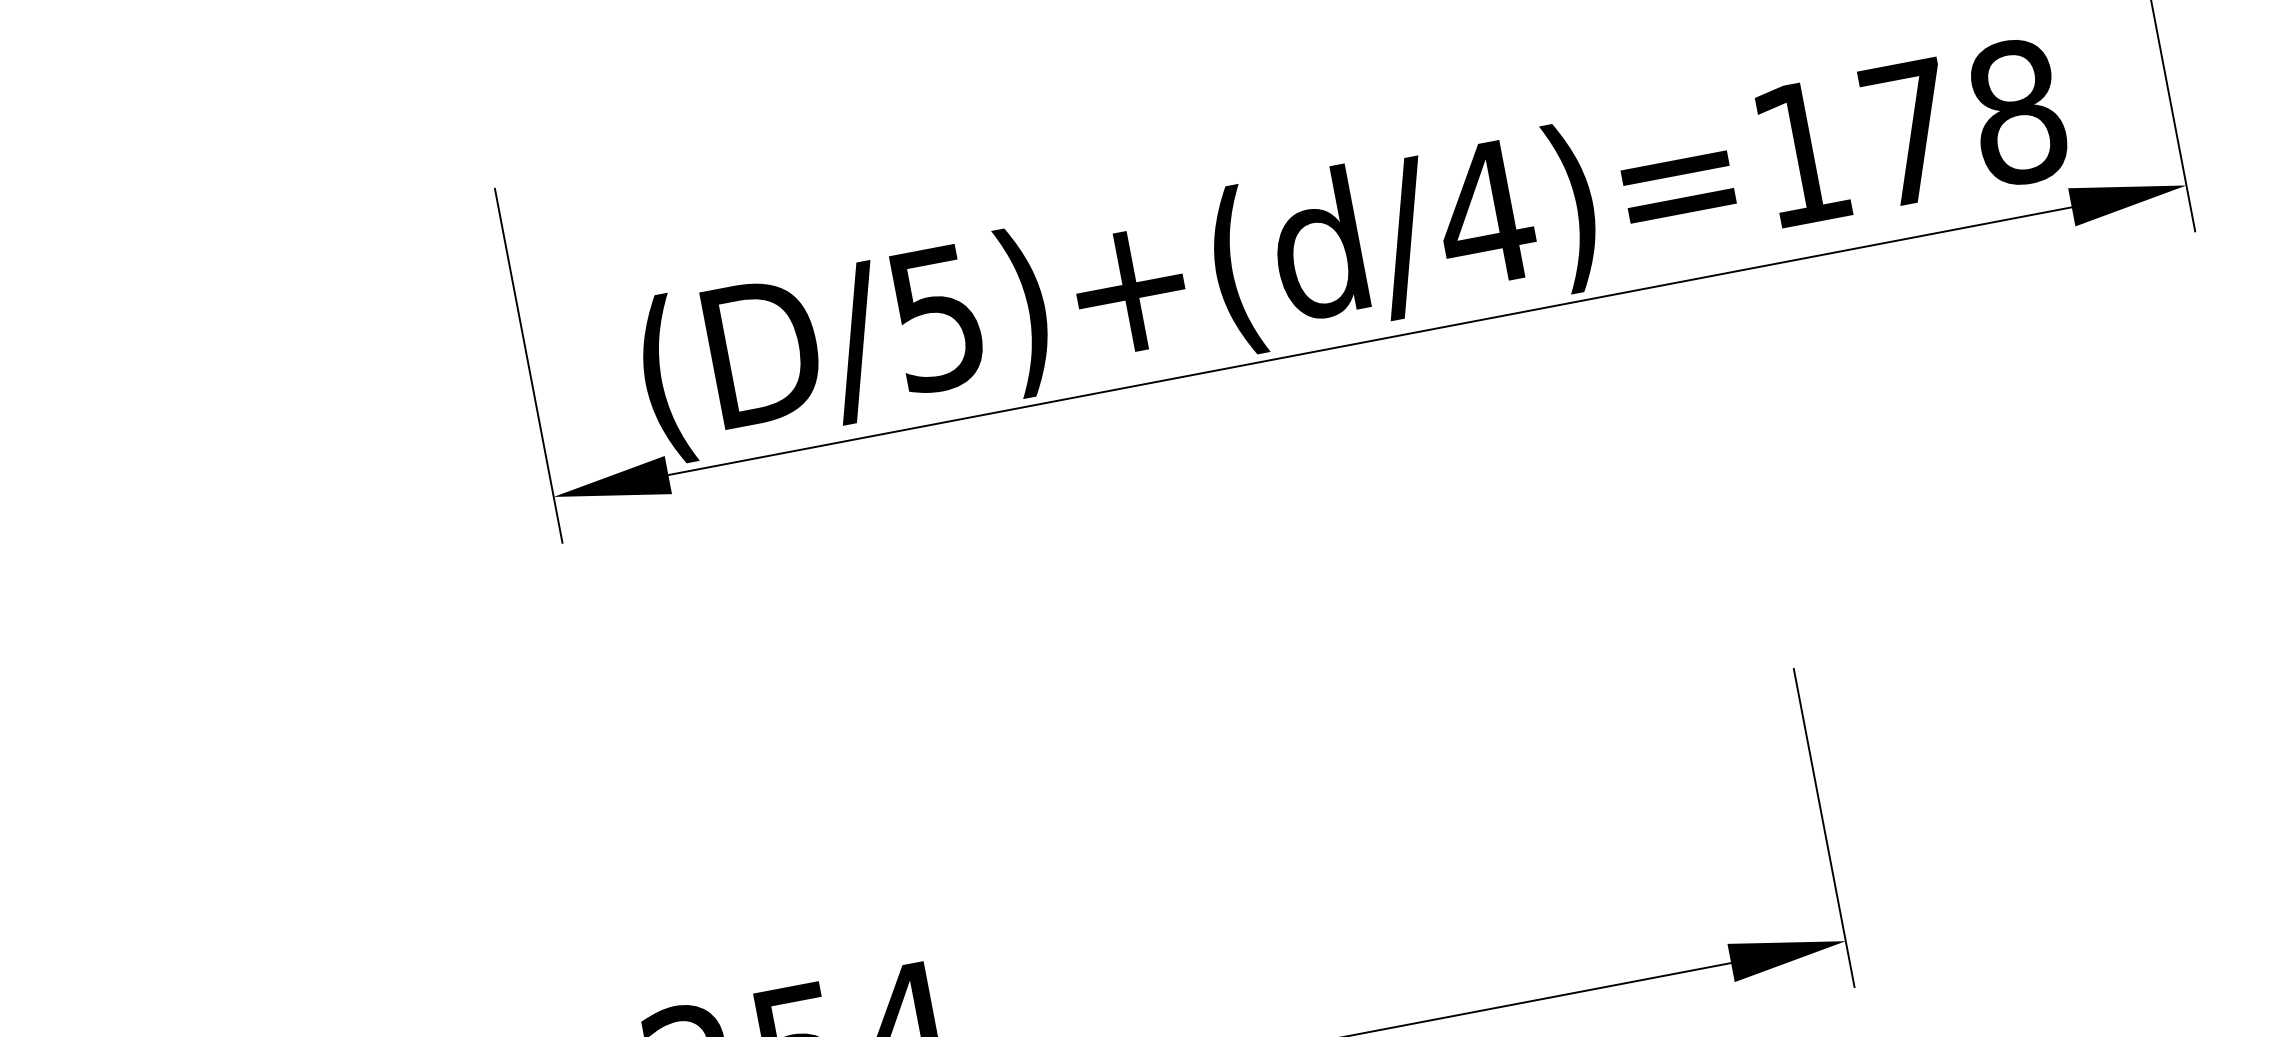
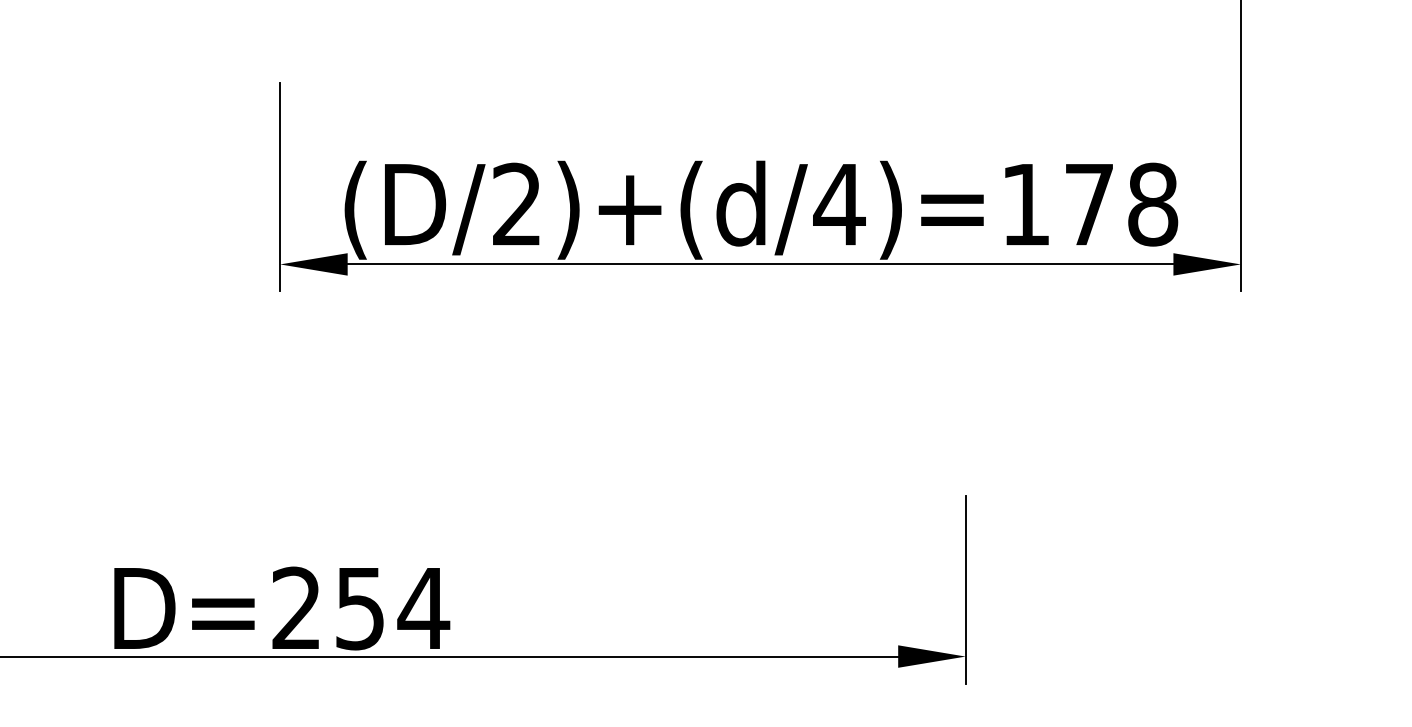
text: (935, 318) -> (516, 204), (D/5)+(d/4)=178 -> (D/2)+(d/4)=178

